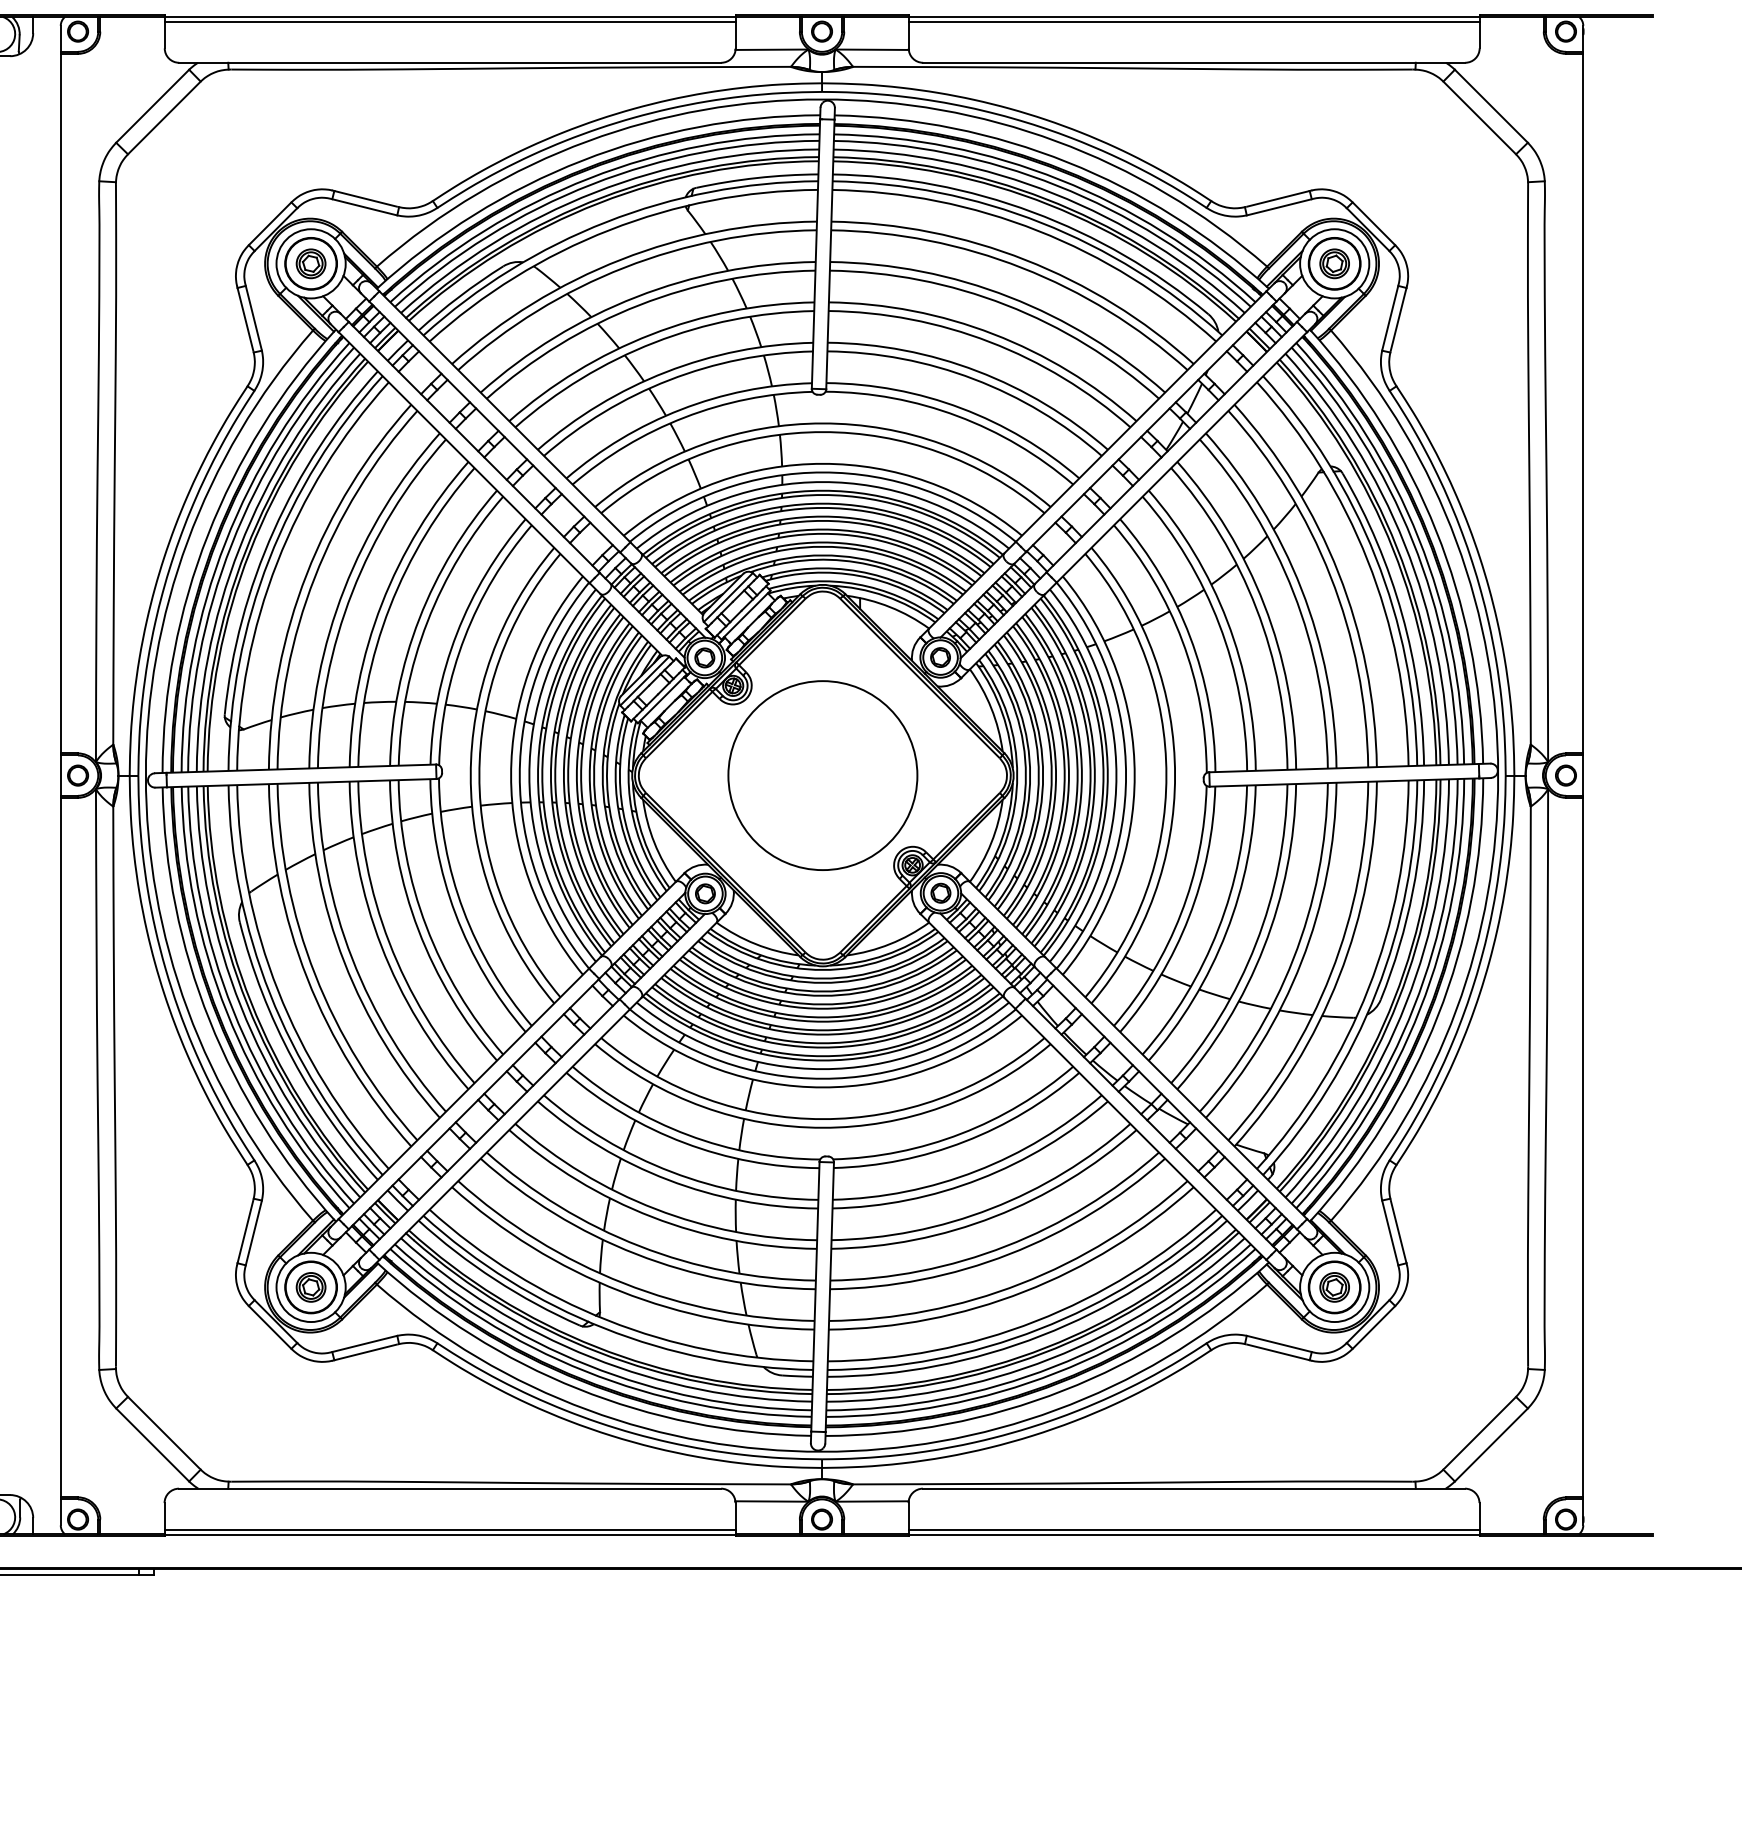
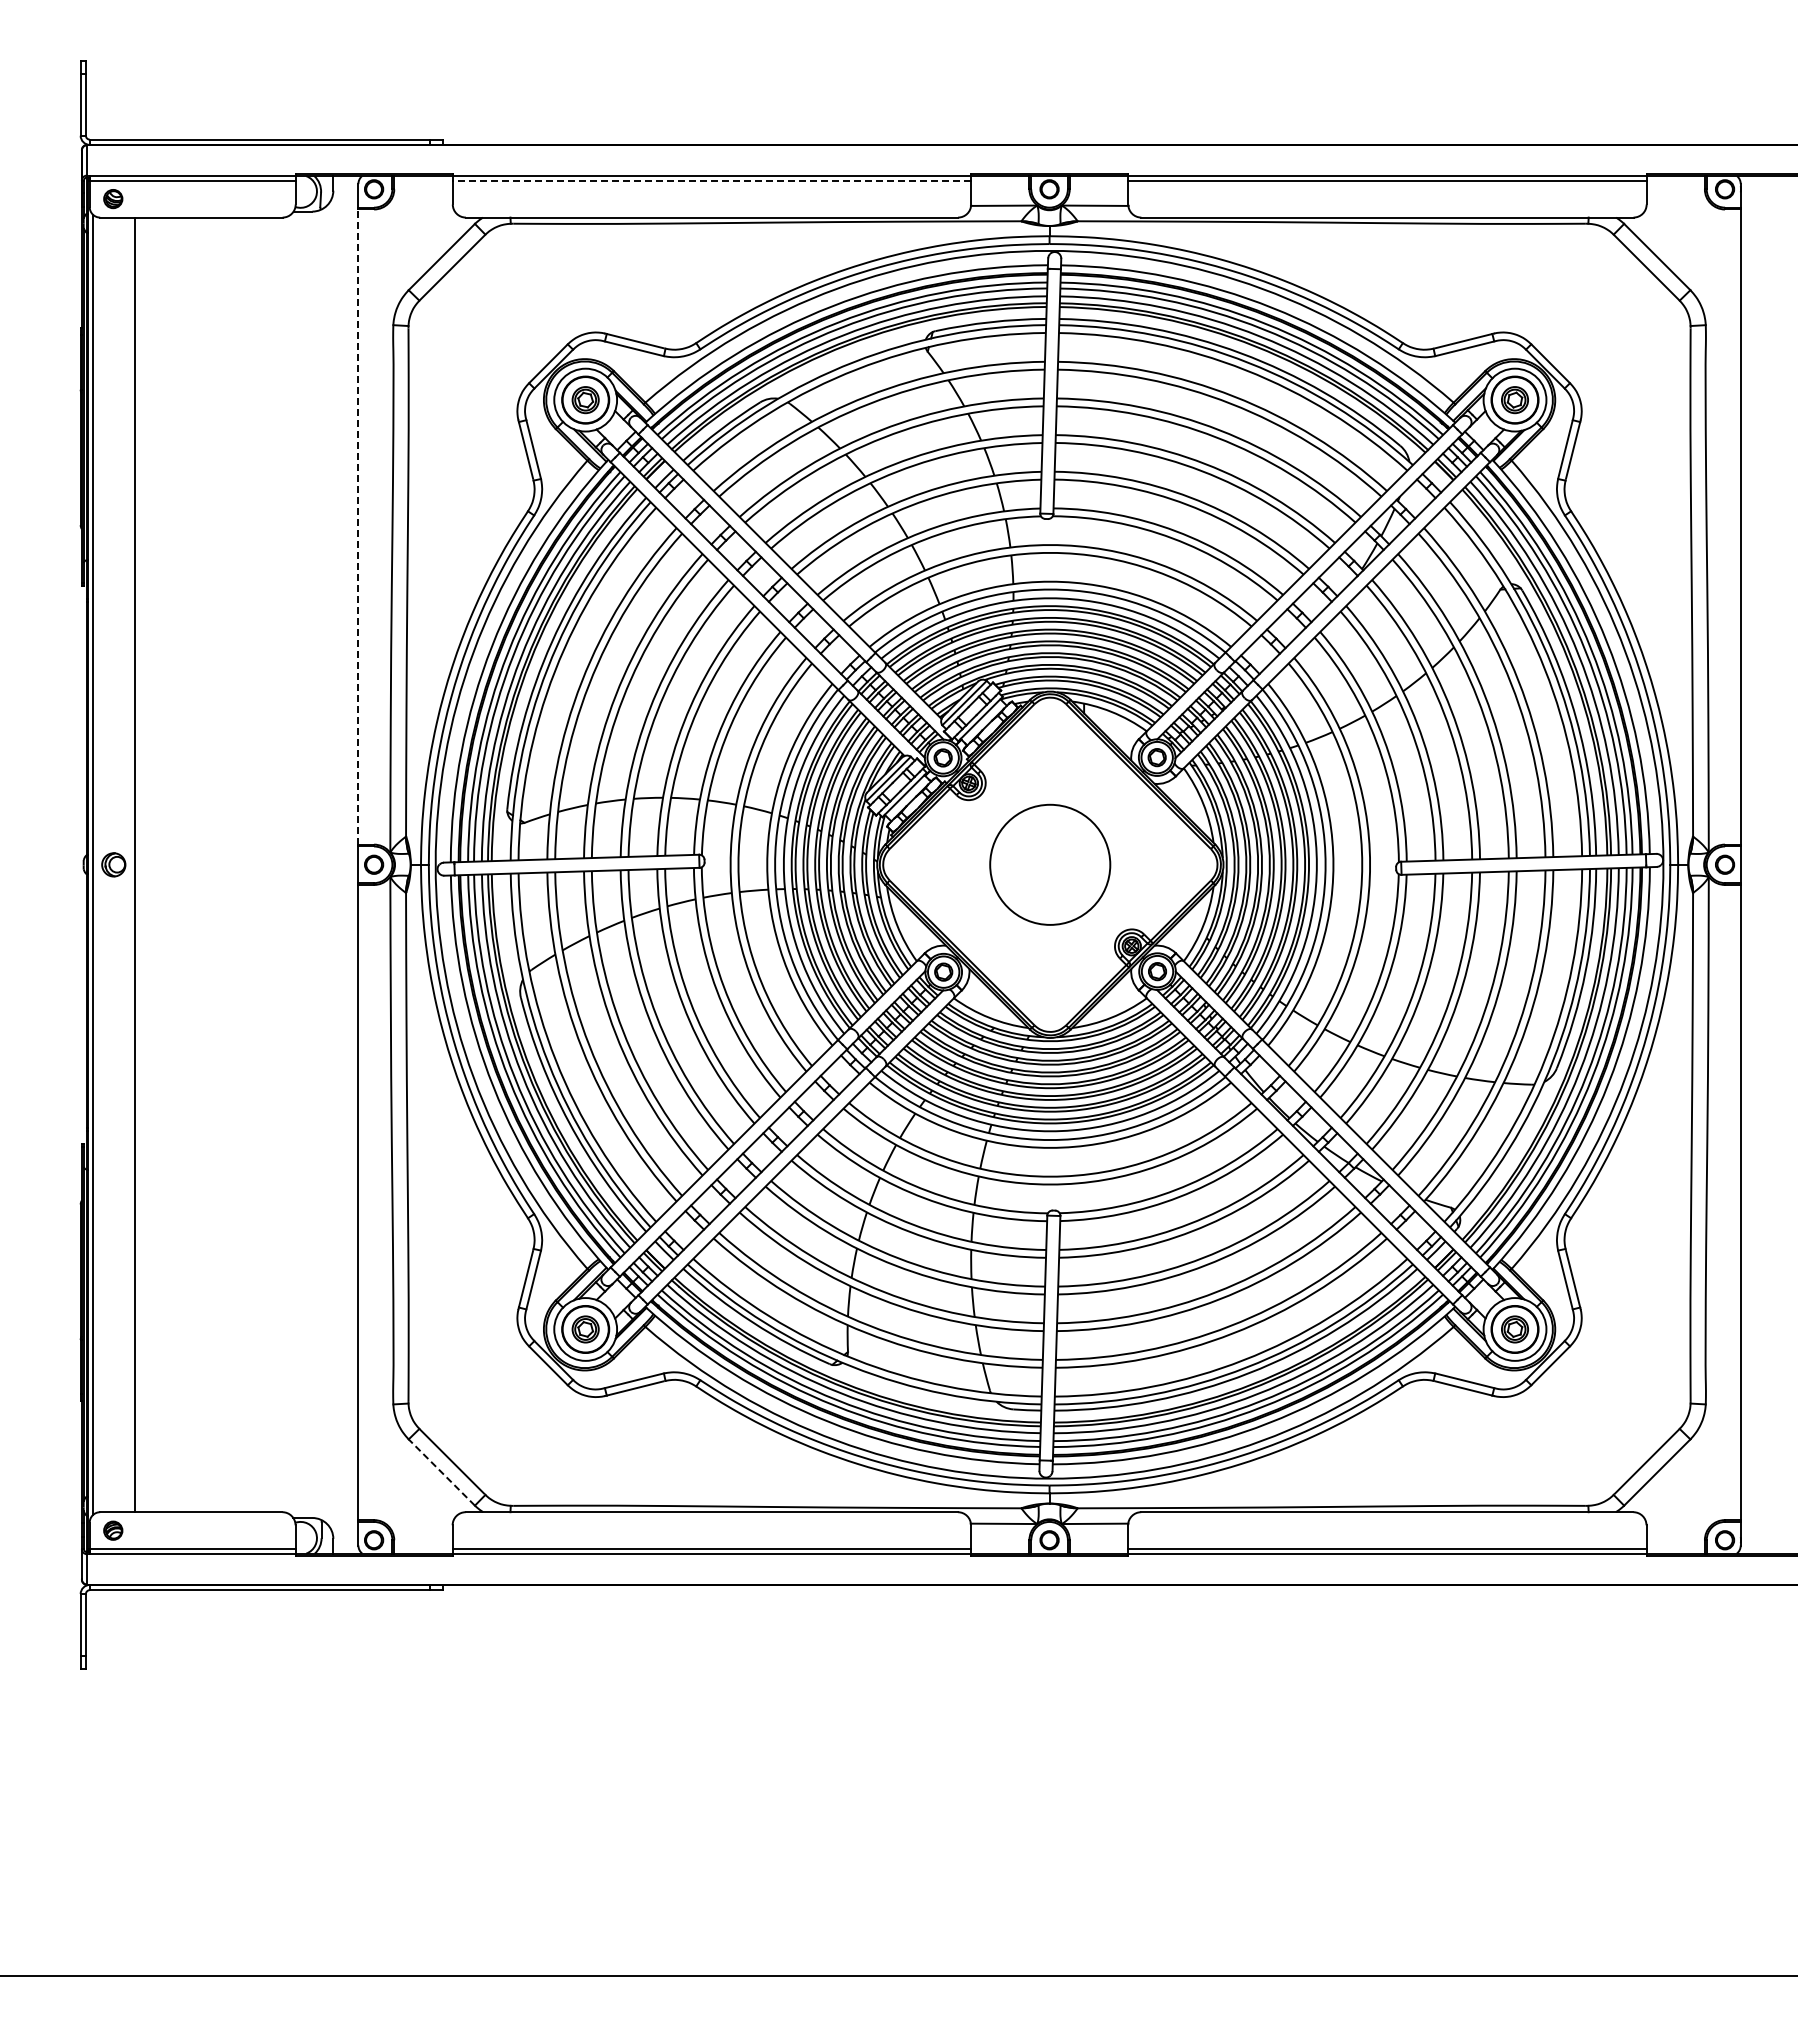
line: (449, 21) -> (711, 180), solid -> dashed
line: (60, 404) -> (358, 527), solid -> dashed
circle: (821, 775) -> (1049, 864), size x0.7
line: (152, 1444) -> (441, 1472), solid -> dashed

